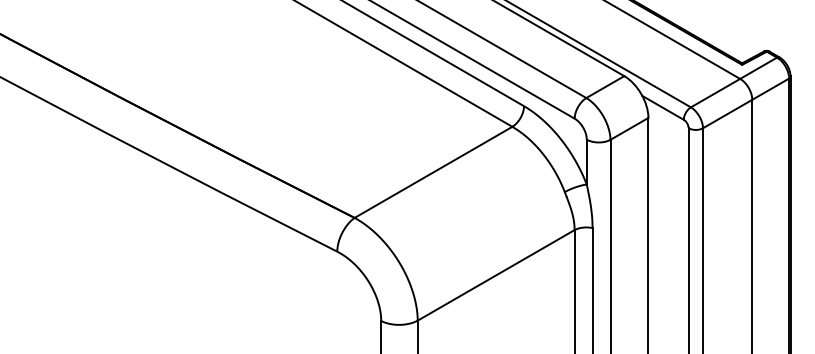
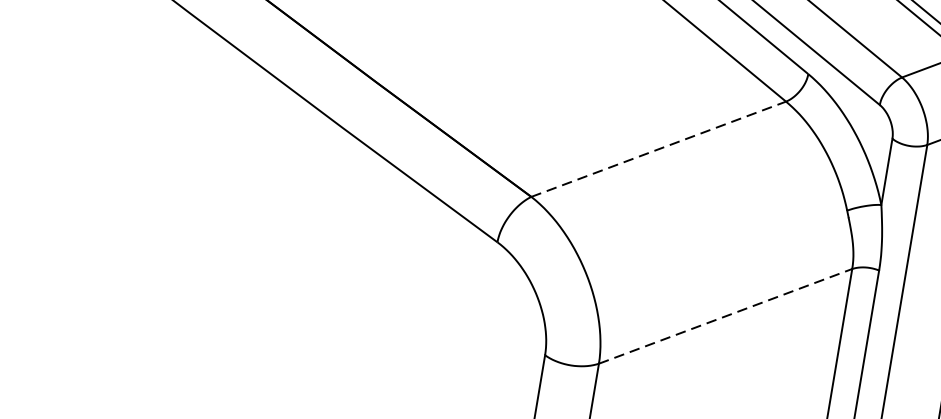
line: (433, 172) -> (658, 149), solid -> dashed
line: (496, 275) -> (726, 316), solid -> dashed

